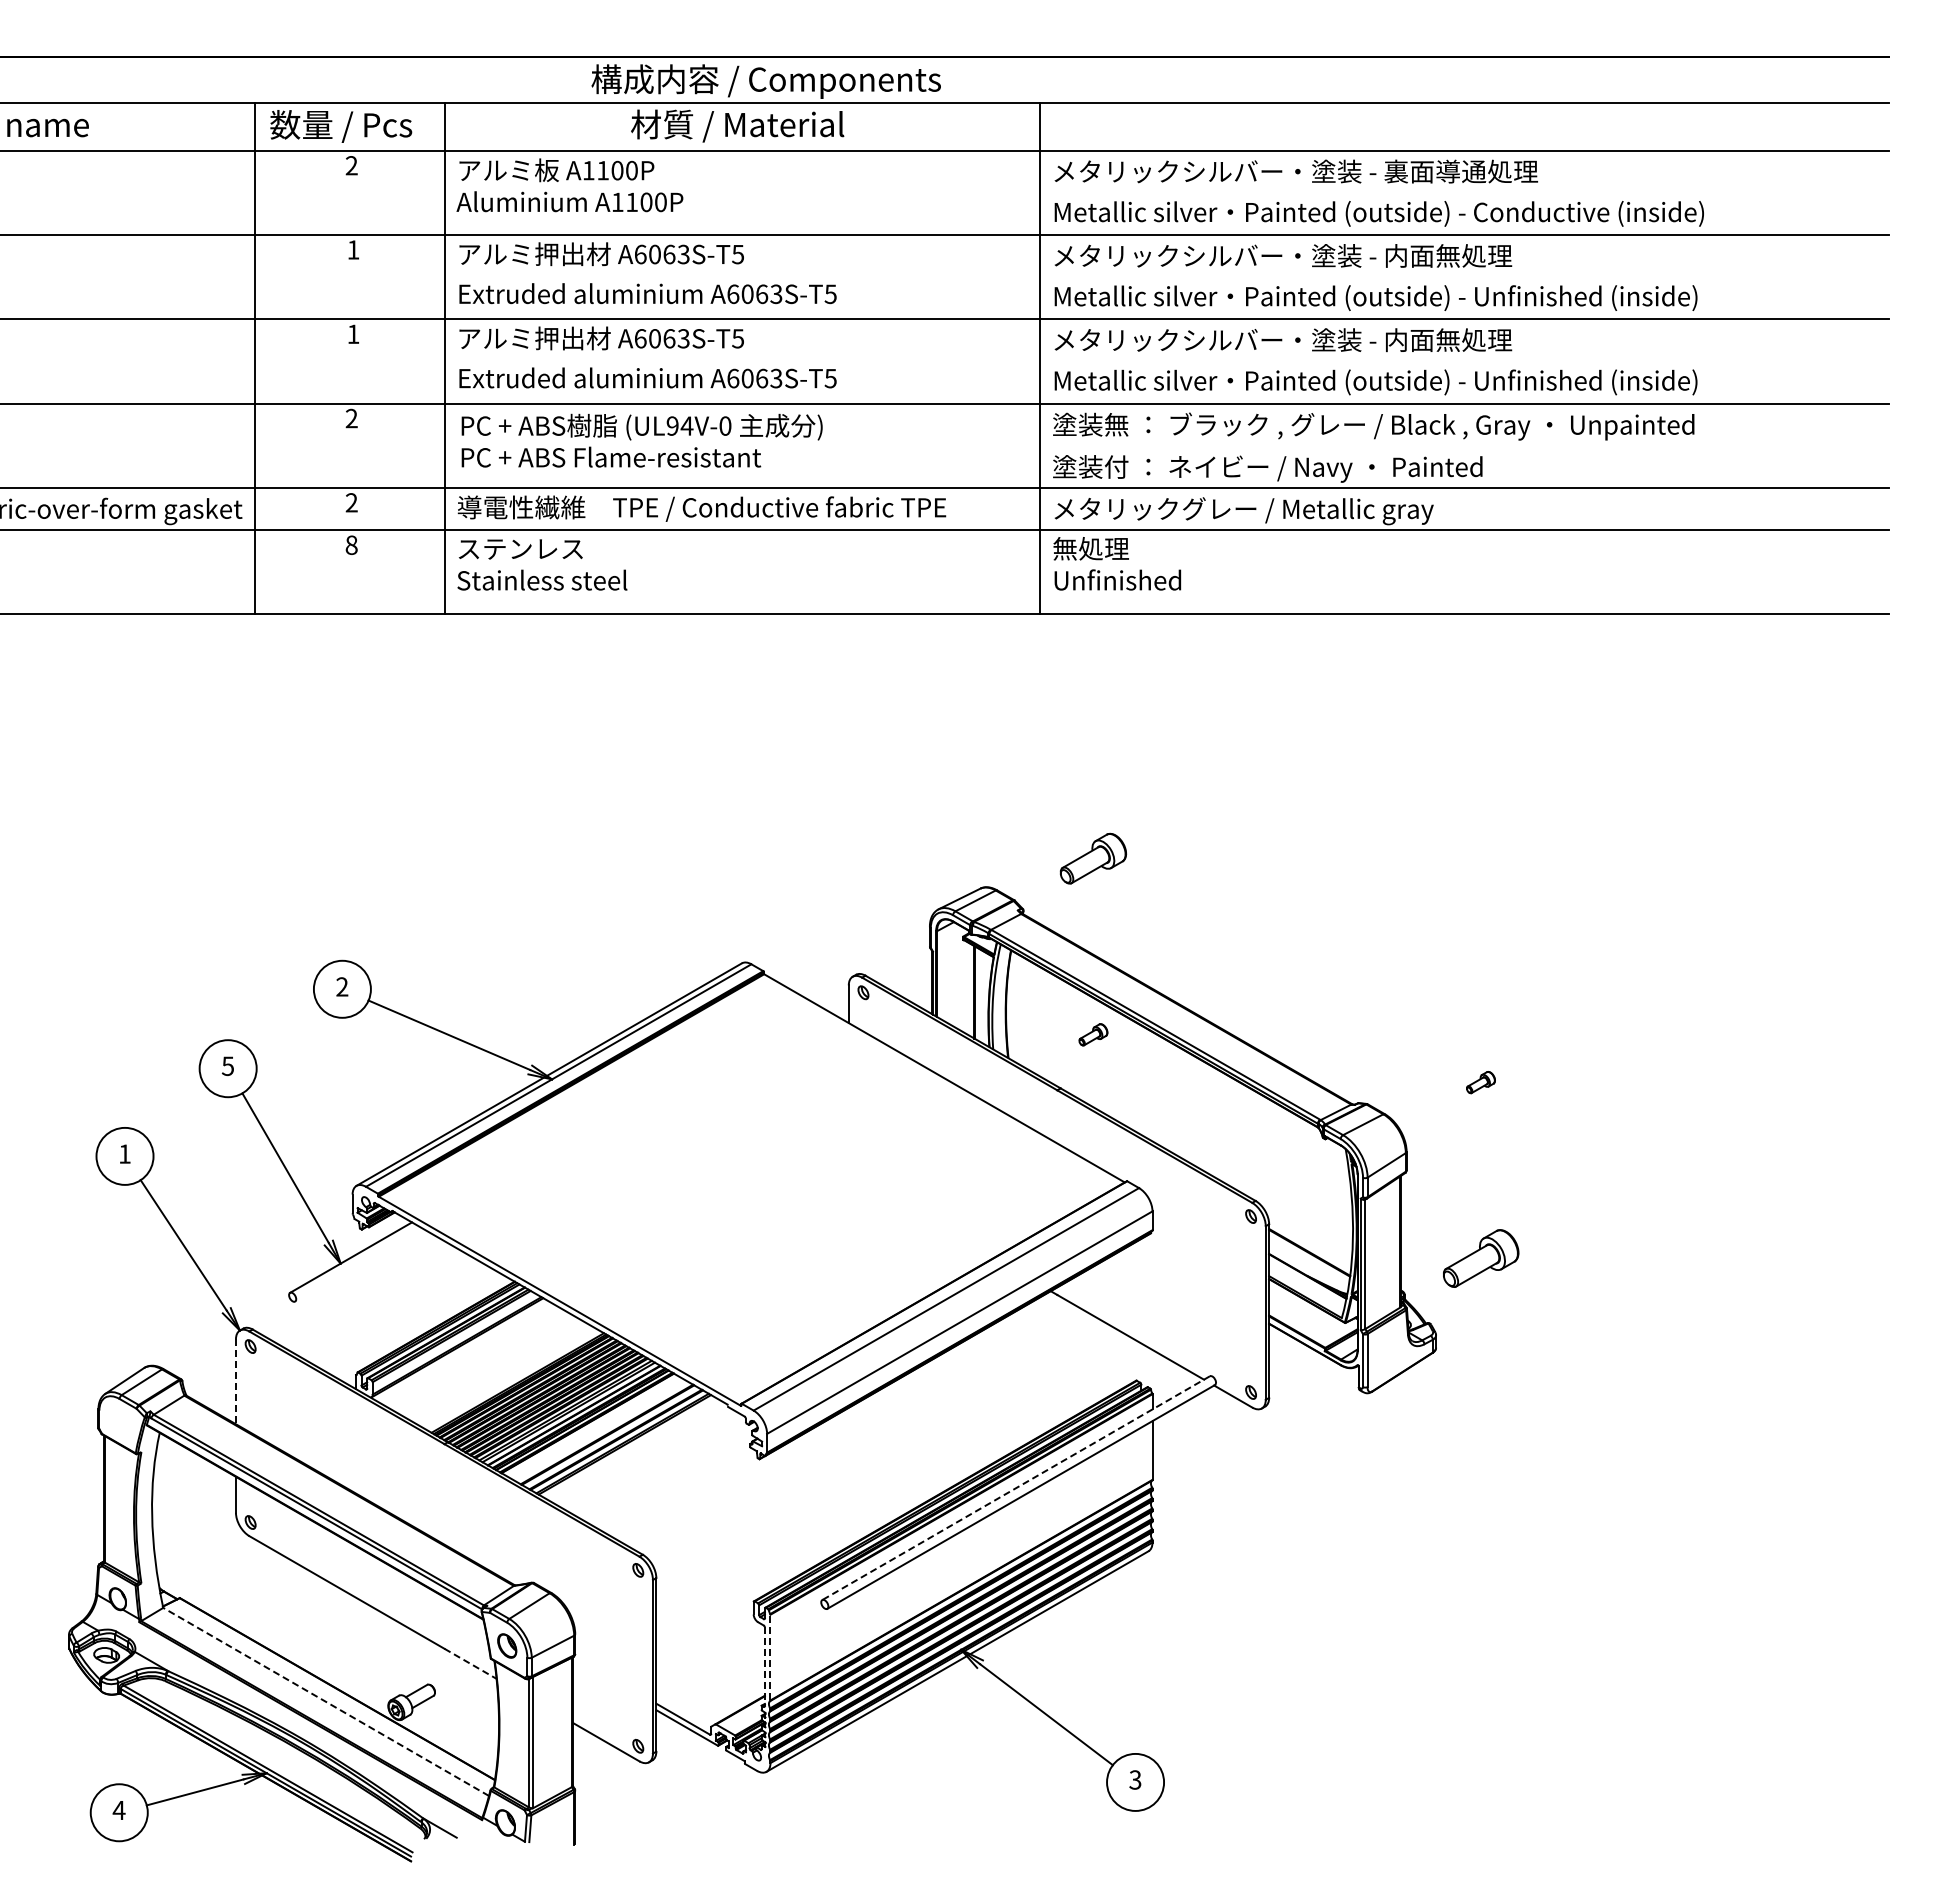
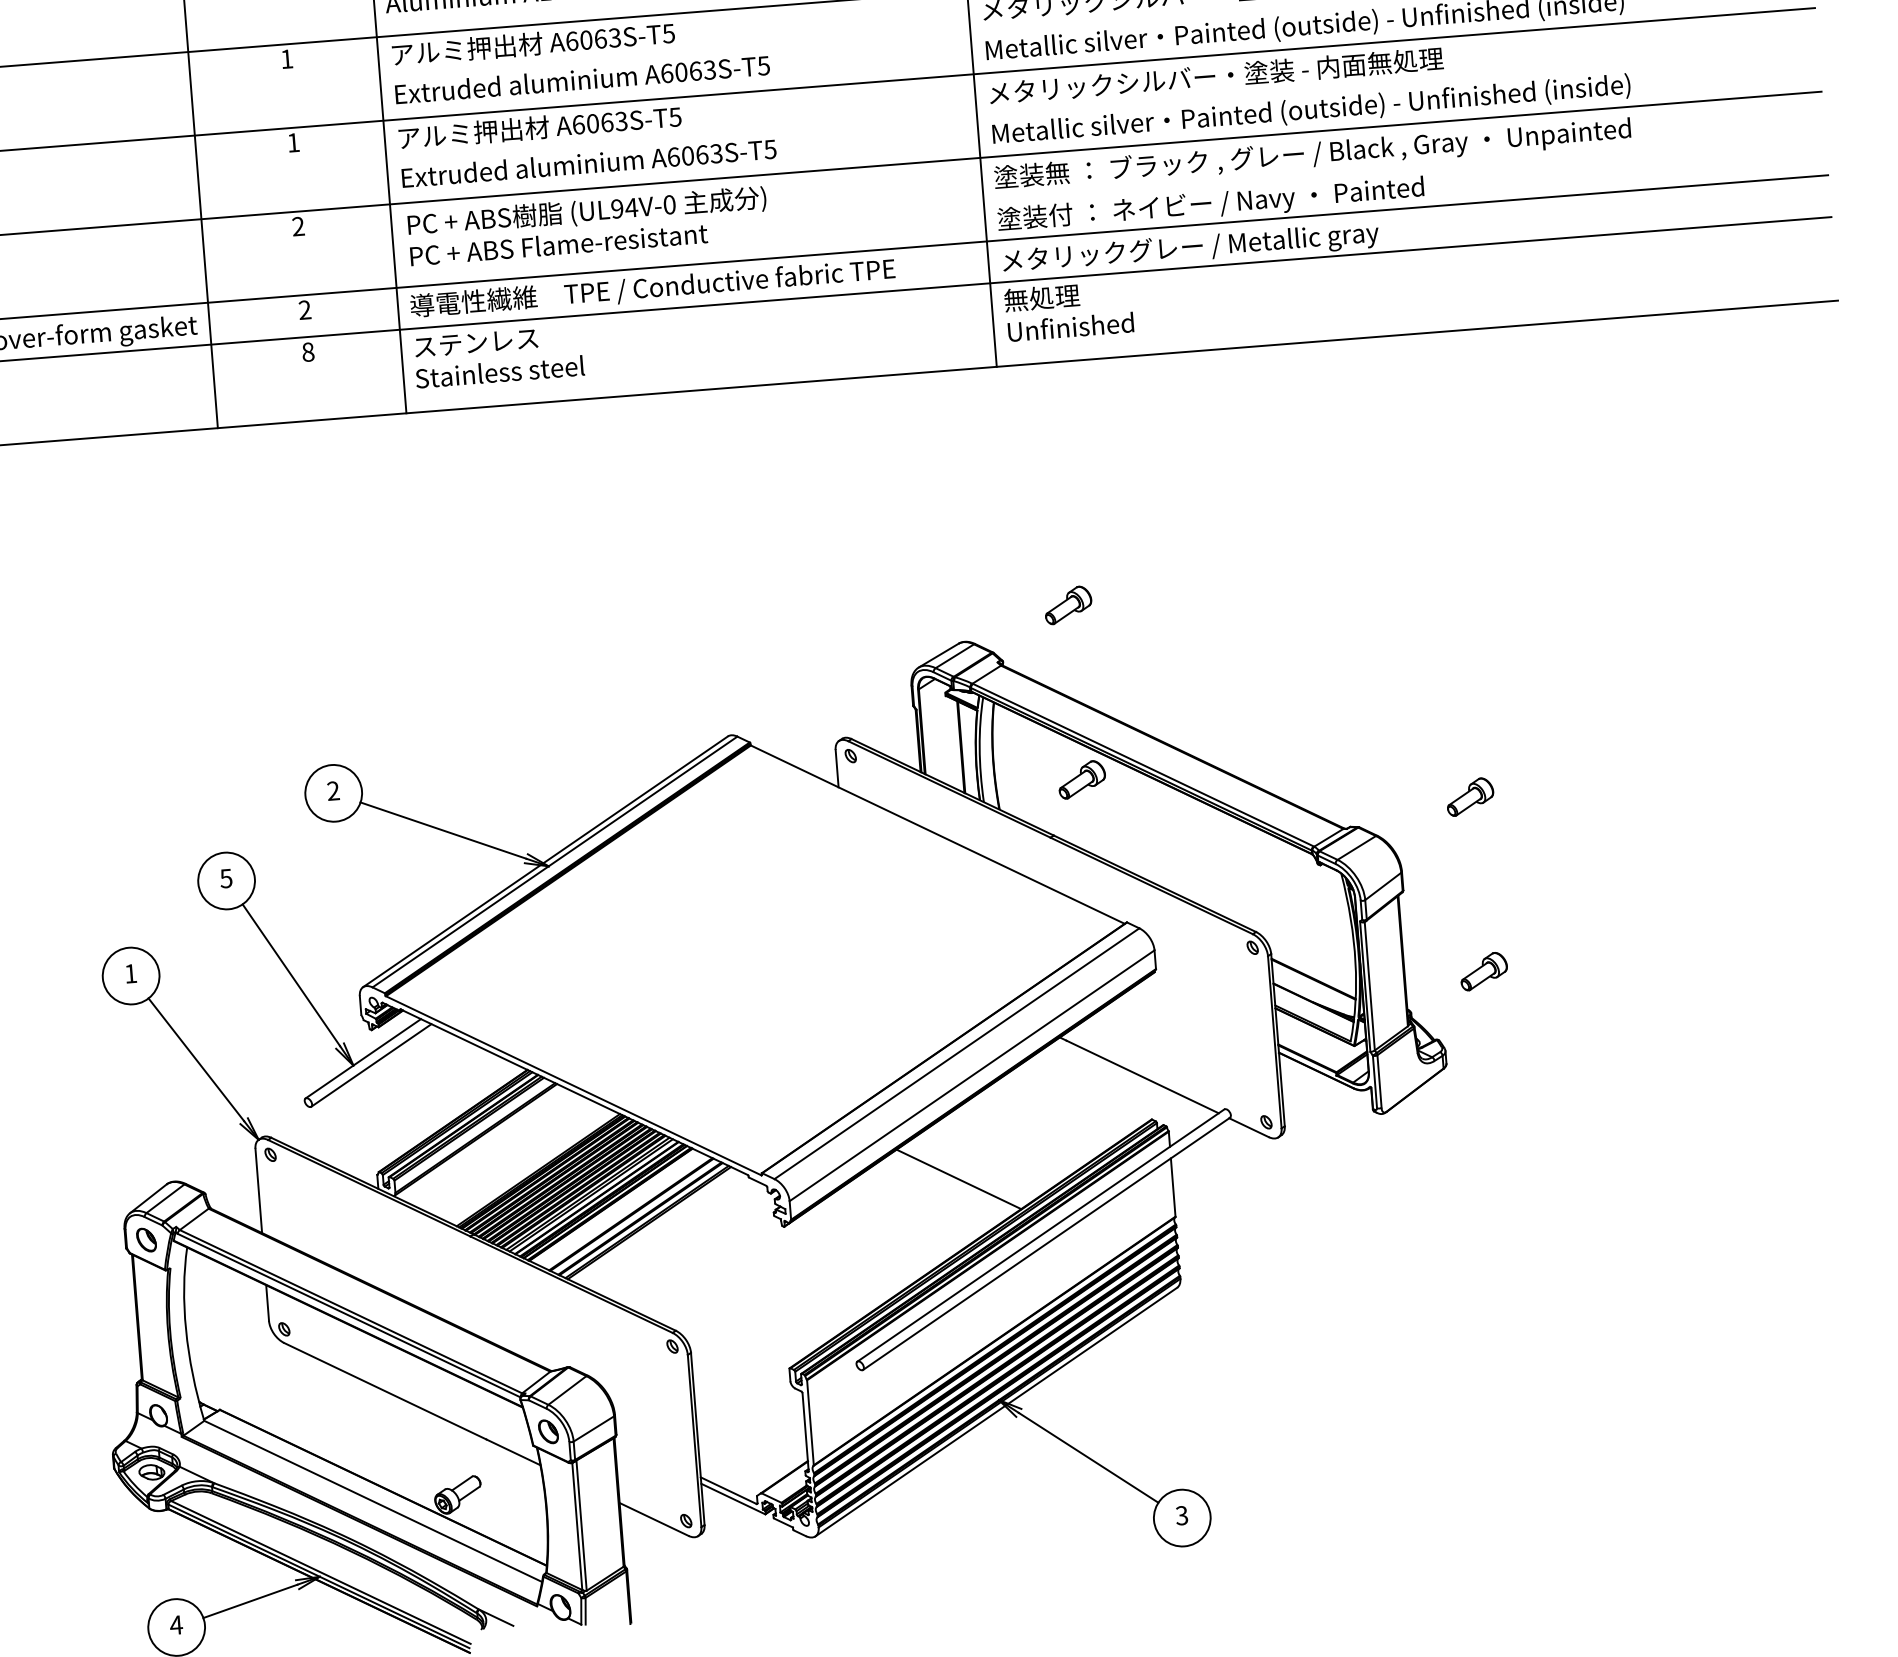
part: (1093, 858) -> (1068, 604), size x0.71
part: (1093, 1034) -> (1082, 779), size x1.67
part: (1480, 1082) -> (1469, 796), size x1.67
part: (1480, 1258) -> (1483, 971), size x0.62
line: (358, 1264) -> (371, 1065), added
line: (235, 1382) -> (258, 1191), dashed -> solid
part: (119, 1421) -> (146, 1239), added
line: (938, 1425) -> (958, 1179), added
line: (1016, 1488) -> (1041, 1235), dashed -> solid
line: (770, 1657) -> (810, 1422), dashed -> solid
line: (470, 1664) -> (513, 1453), dashed -> solid
line: (764, 1667) -> (805, 1433), dashed -> solid
line: (325, 1701) -> (372, 1501), dashed -> solid

